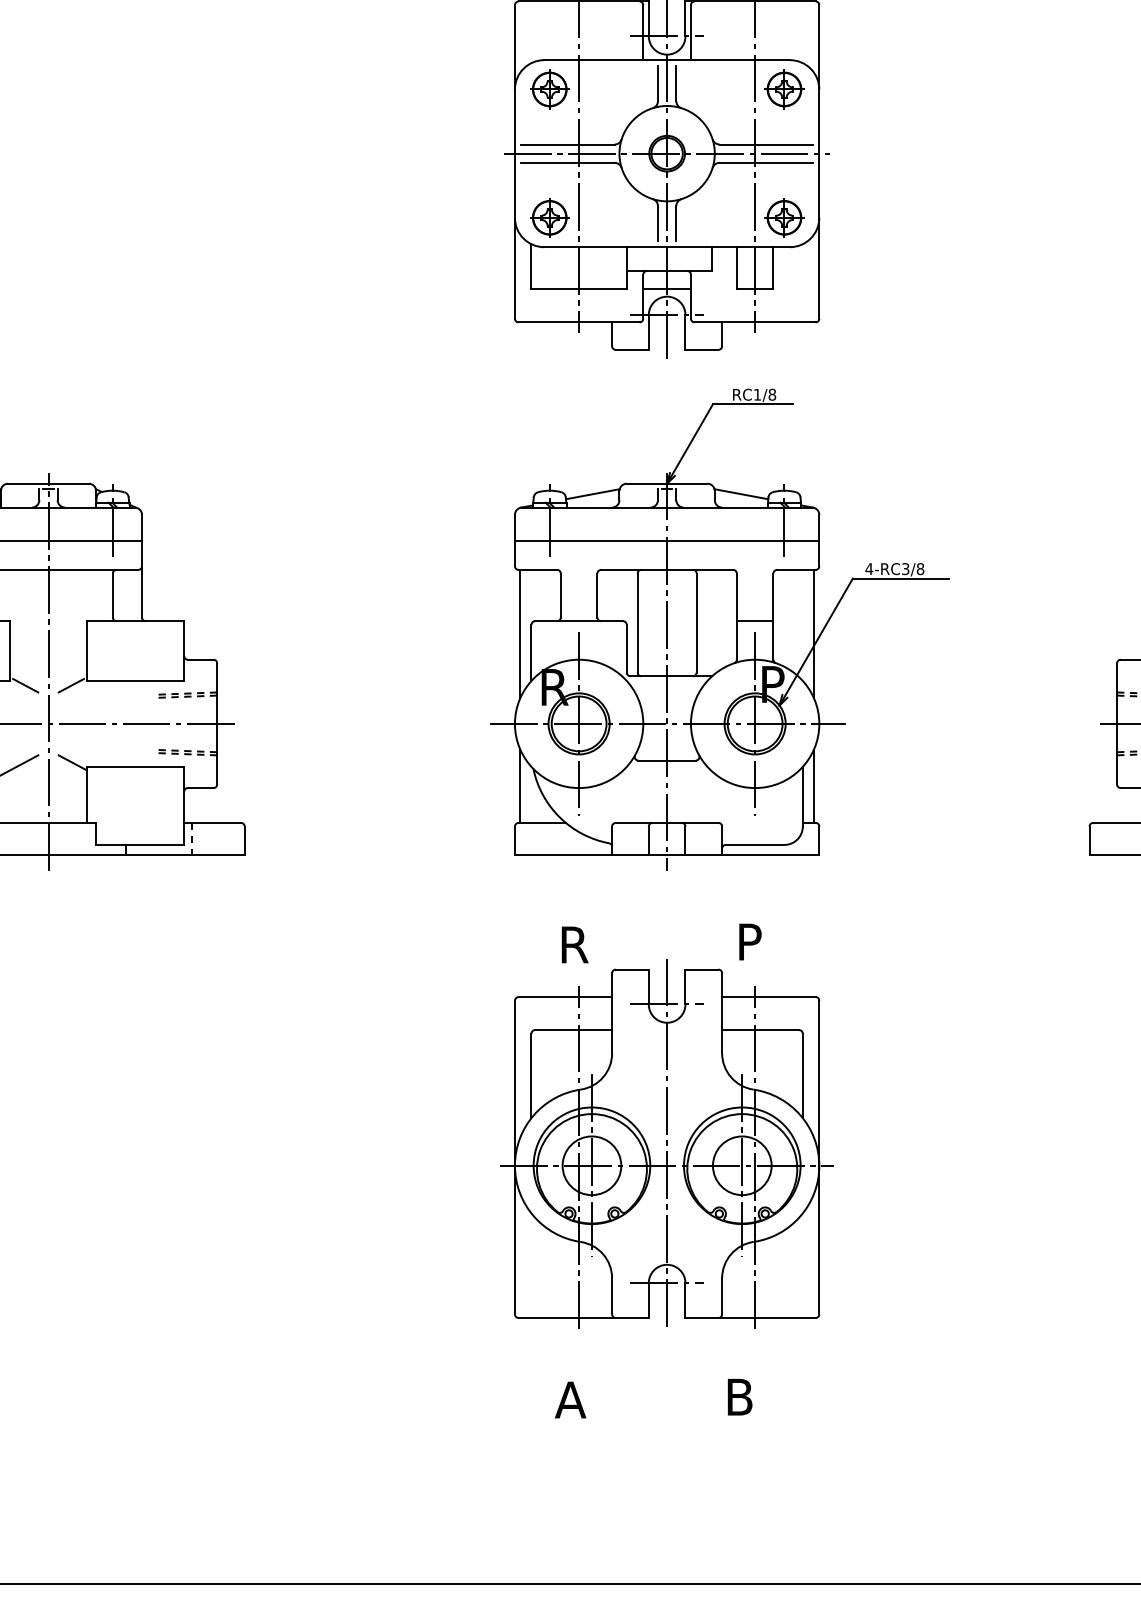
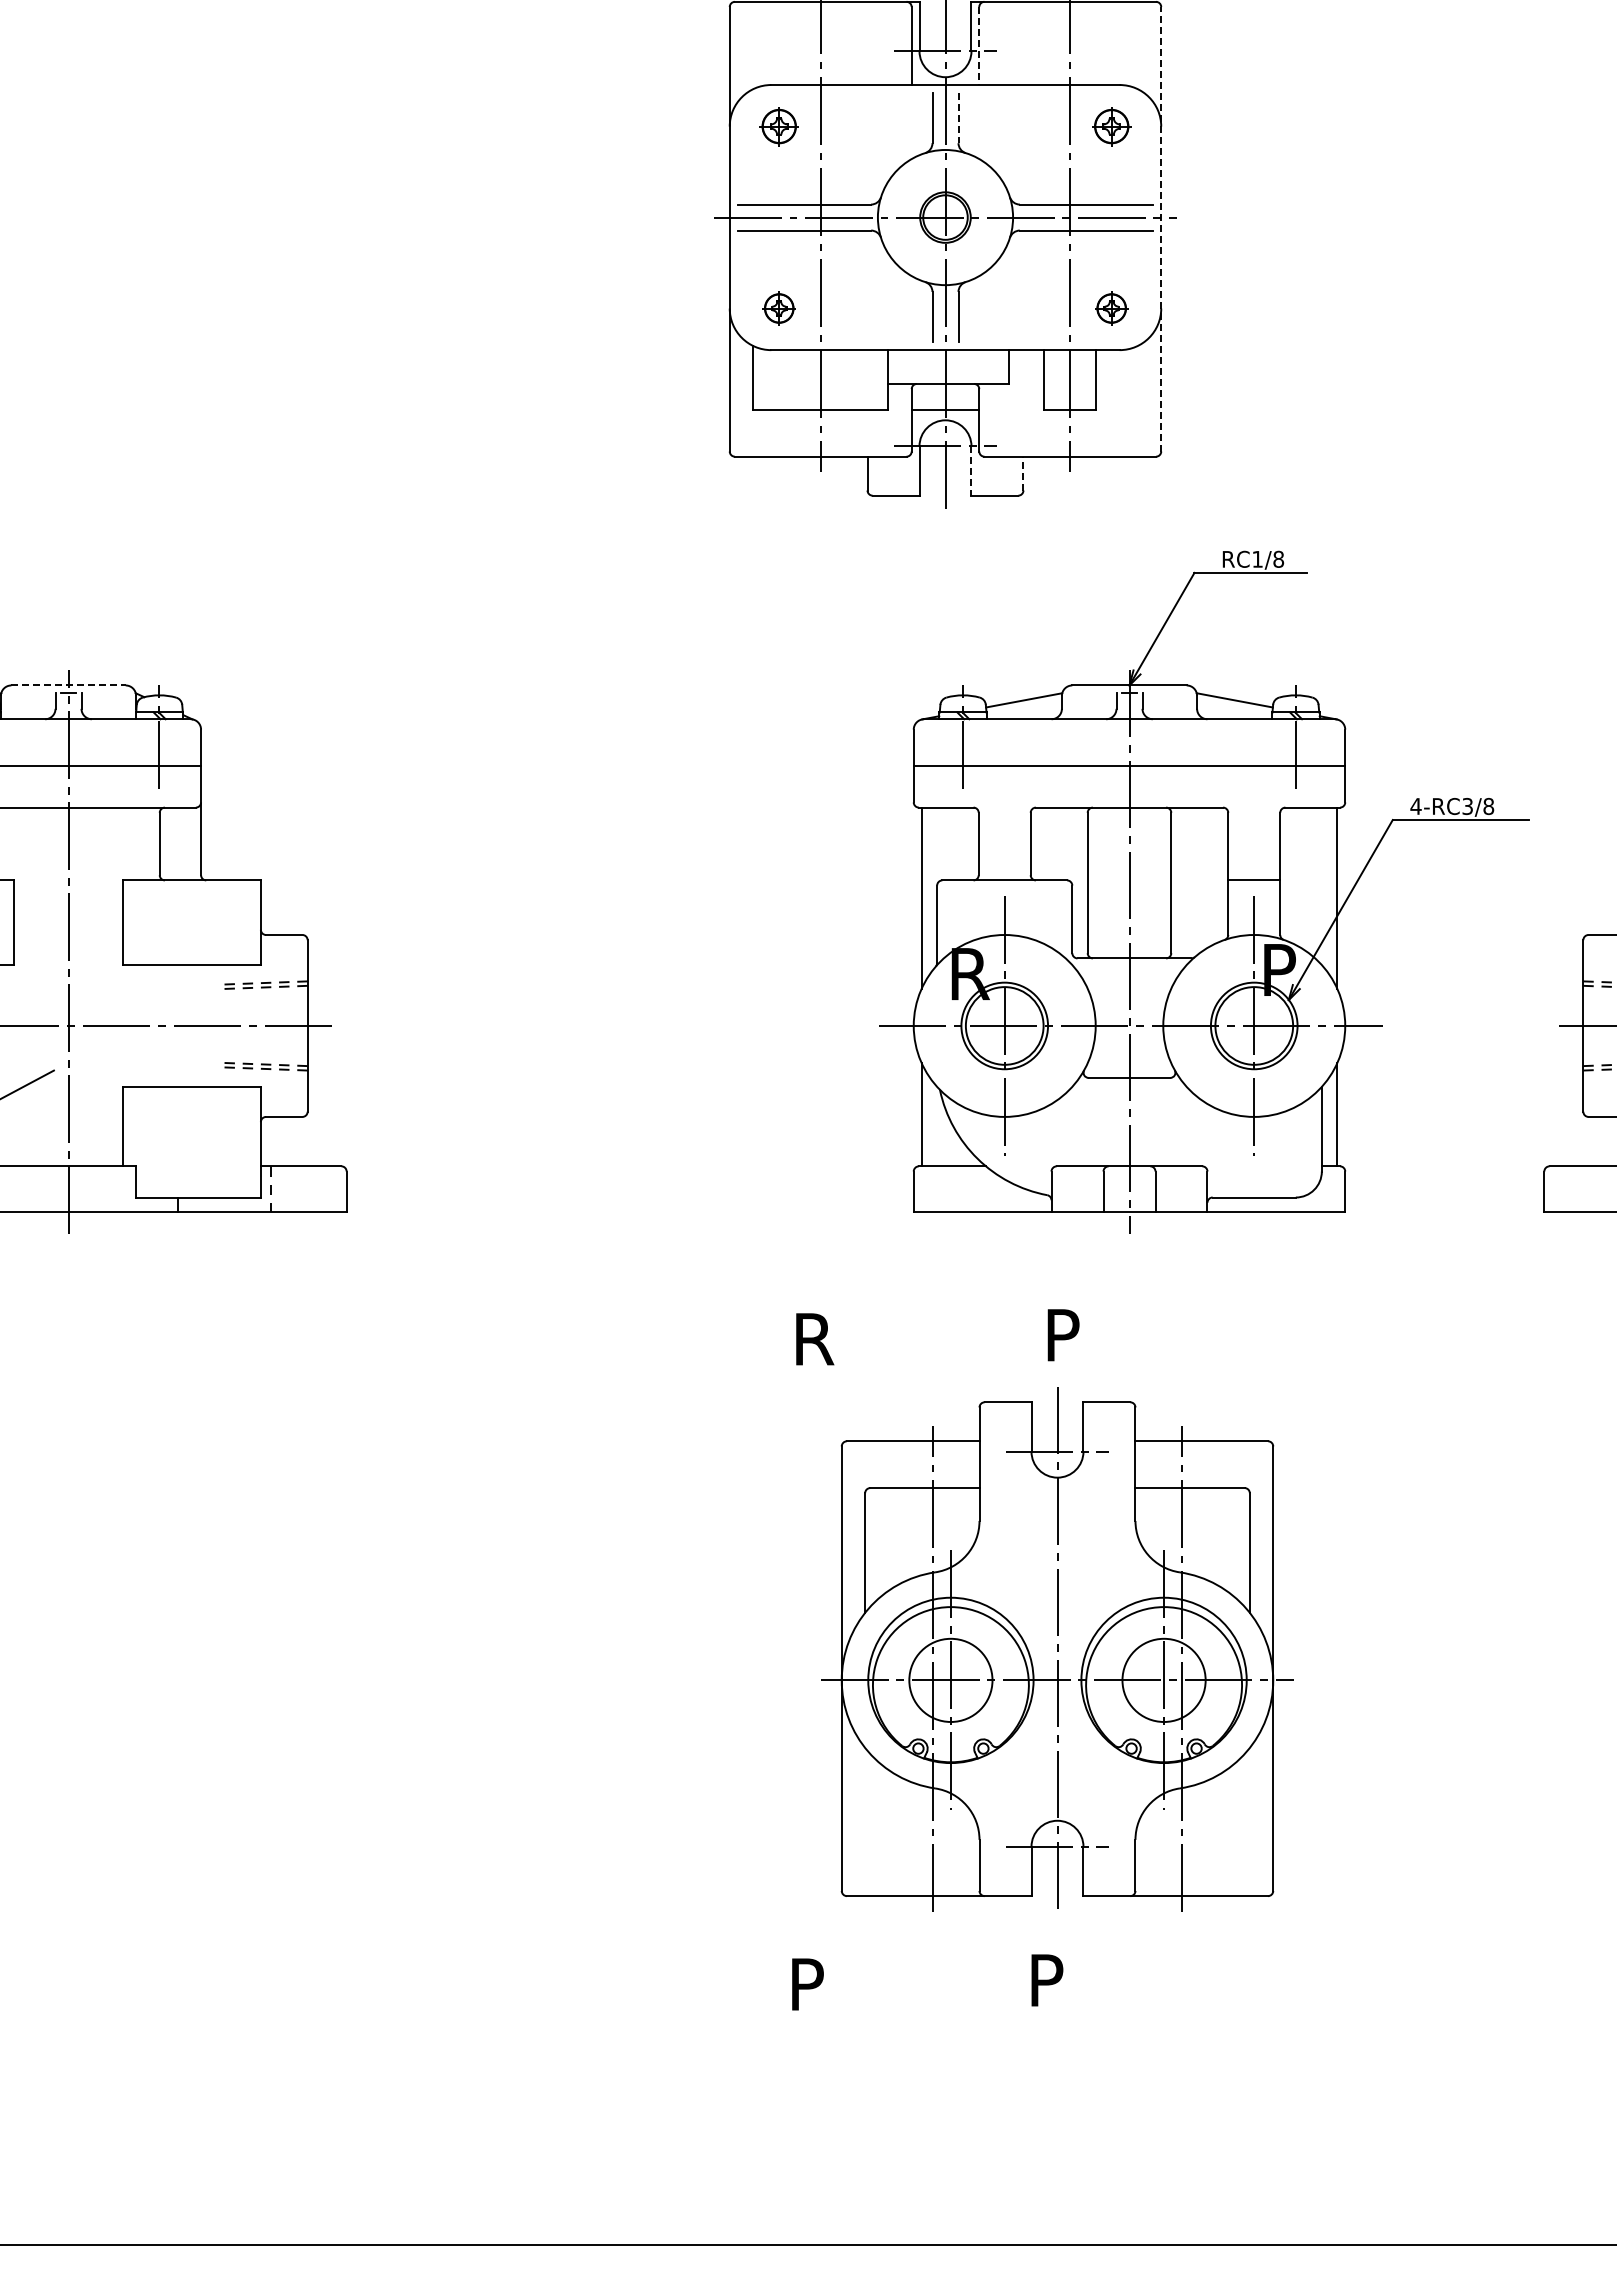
line: (691, 32) -> (979, 46), solid -> dashed
line: (676, 83) -> (958, 118), solid -> dashed
part: (550, 89) -> (779, 126), size x0.7
part: (784, 89) -> (1111, 126), size x0.7
line: (819, 161) -> (1161, 228), solid -> dashed
part: (550, 217) -> (779, 308), size x0.6
part: (784, 217) -> (1111, 308), size x0.6
line: (685, 332) -> (971, 471), solid -> dashed
line: (722, 334) -> (1023, 473), solid -> dashed
line: (49, 483) -> (69, 685), solid -> dashed
part: (720, 629) -> (1204, 891), moved
line: (25, 685) -> (35, 971), removed
line: (71, 685) -> (100, 971), removed
line: (72, 762) -> (102, 1080), removed
part: (667, 1144) -> (1057, 1649), moved
text: (742, 1397) -> (1052, 1980), B -> P
text: (570, 1400) -> (808, 1984), A -> P

